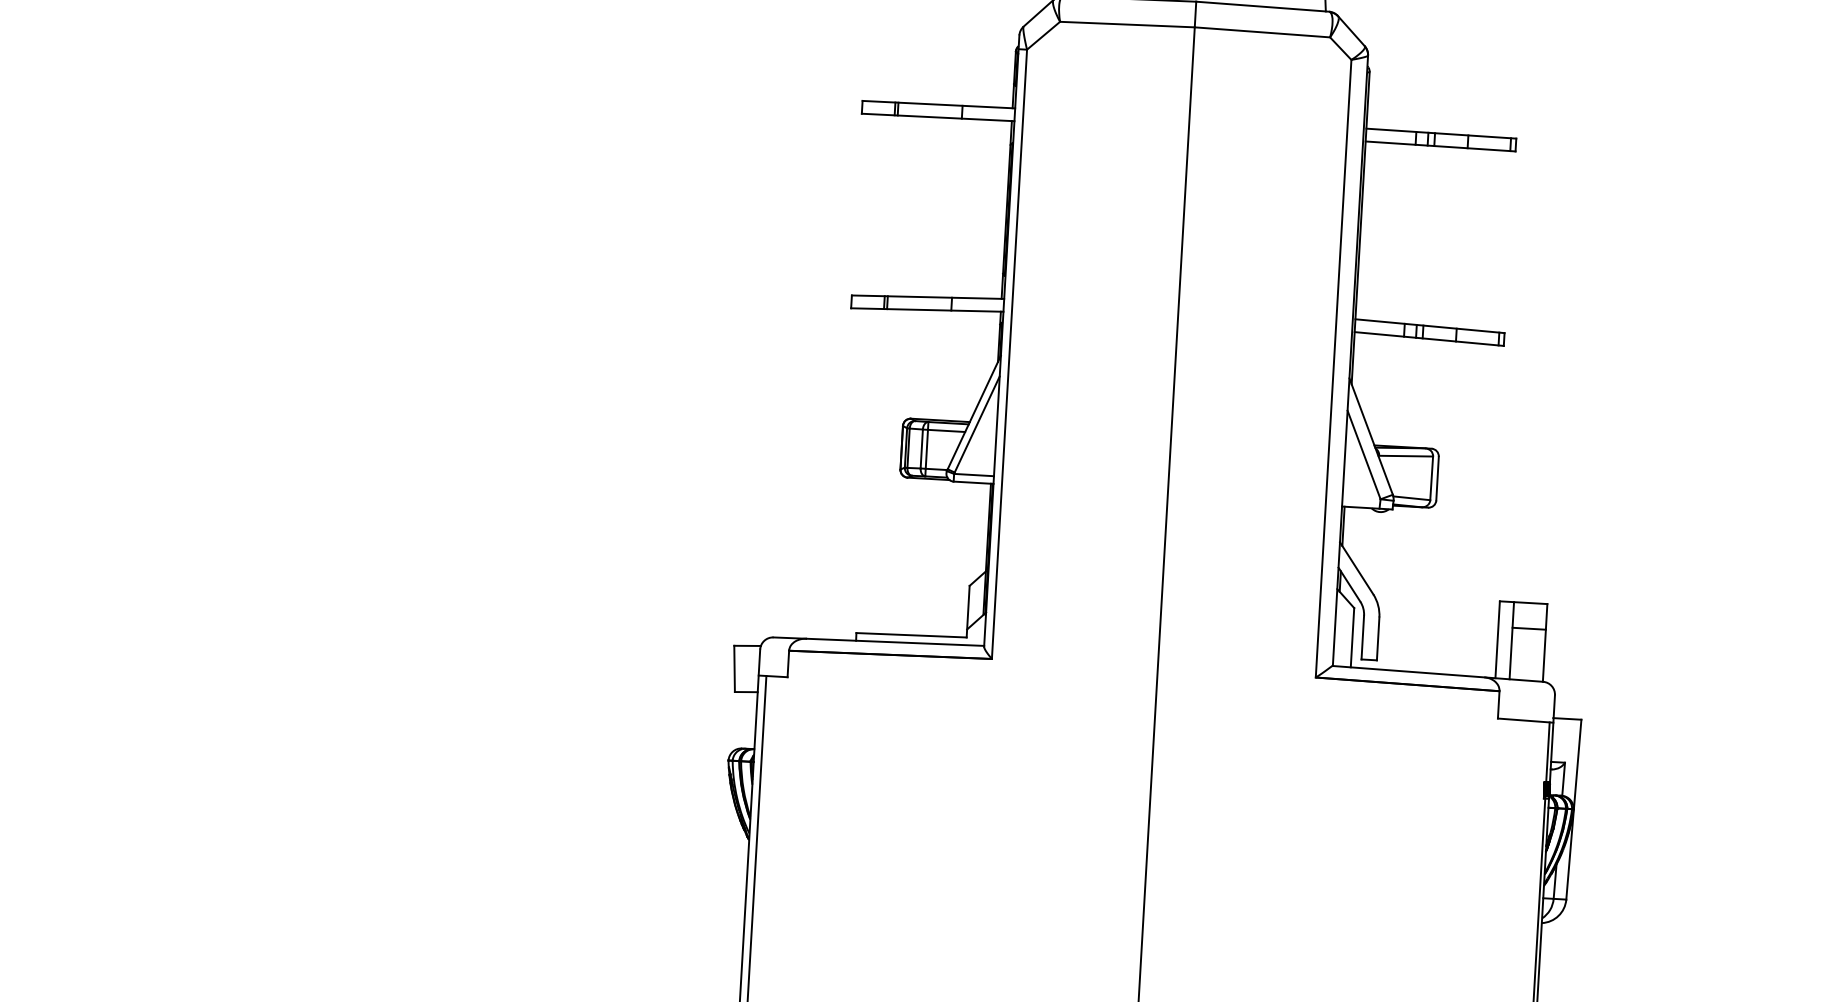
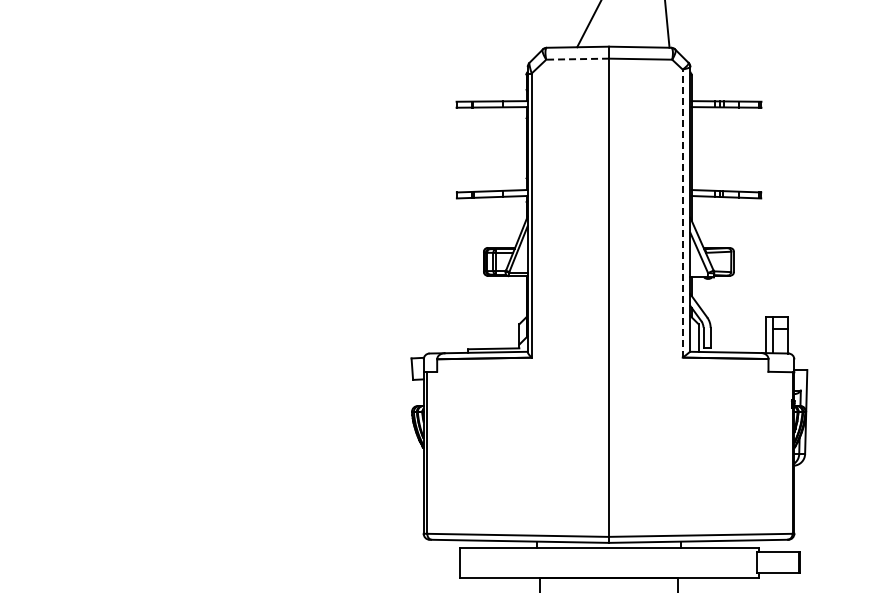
line: (1127, 25) -> (577, 59), solid -> dashed
line: (1333, 368) -> (682, 213), solid -> dashed

